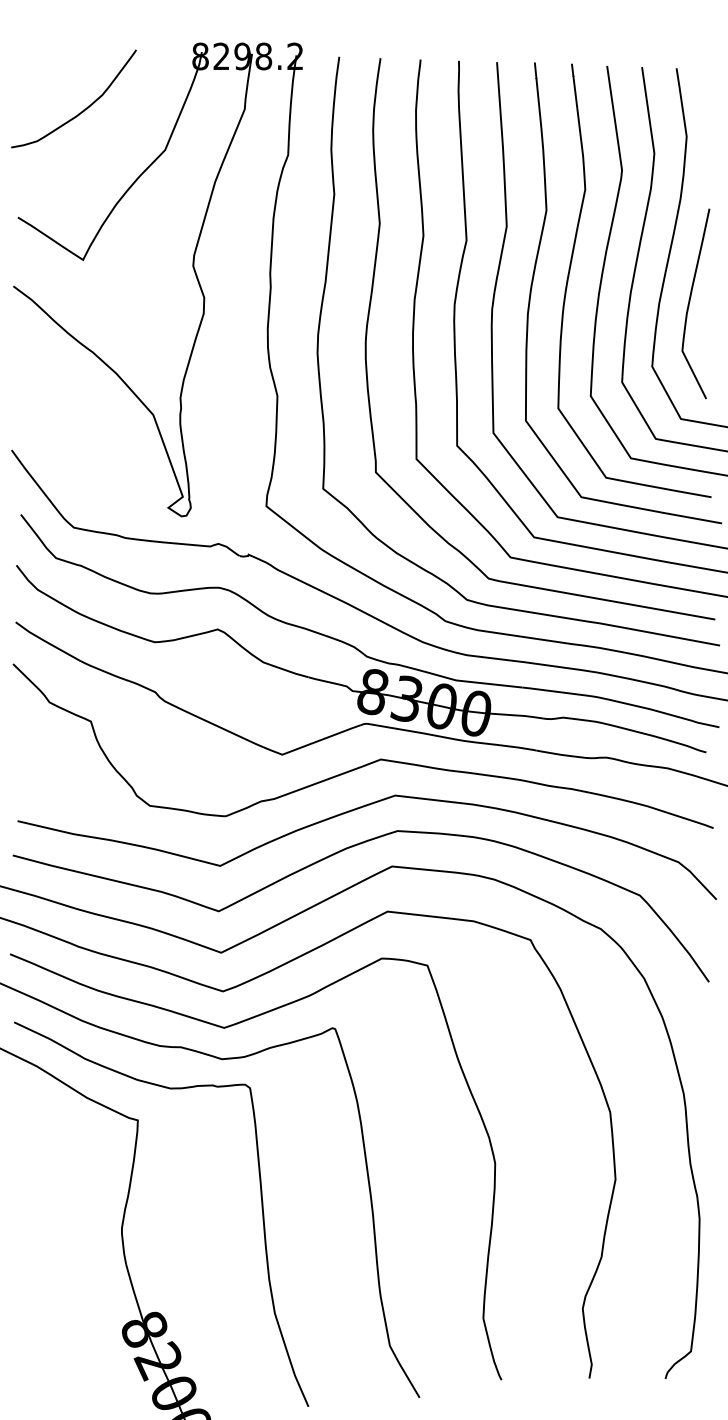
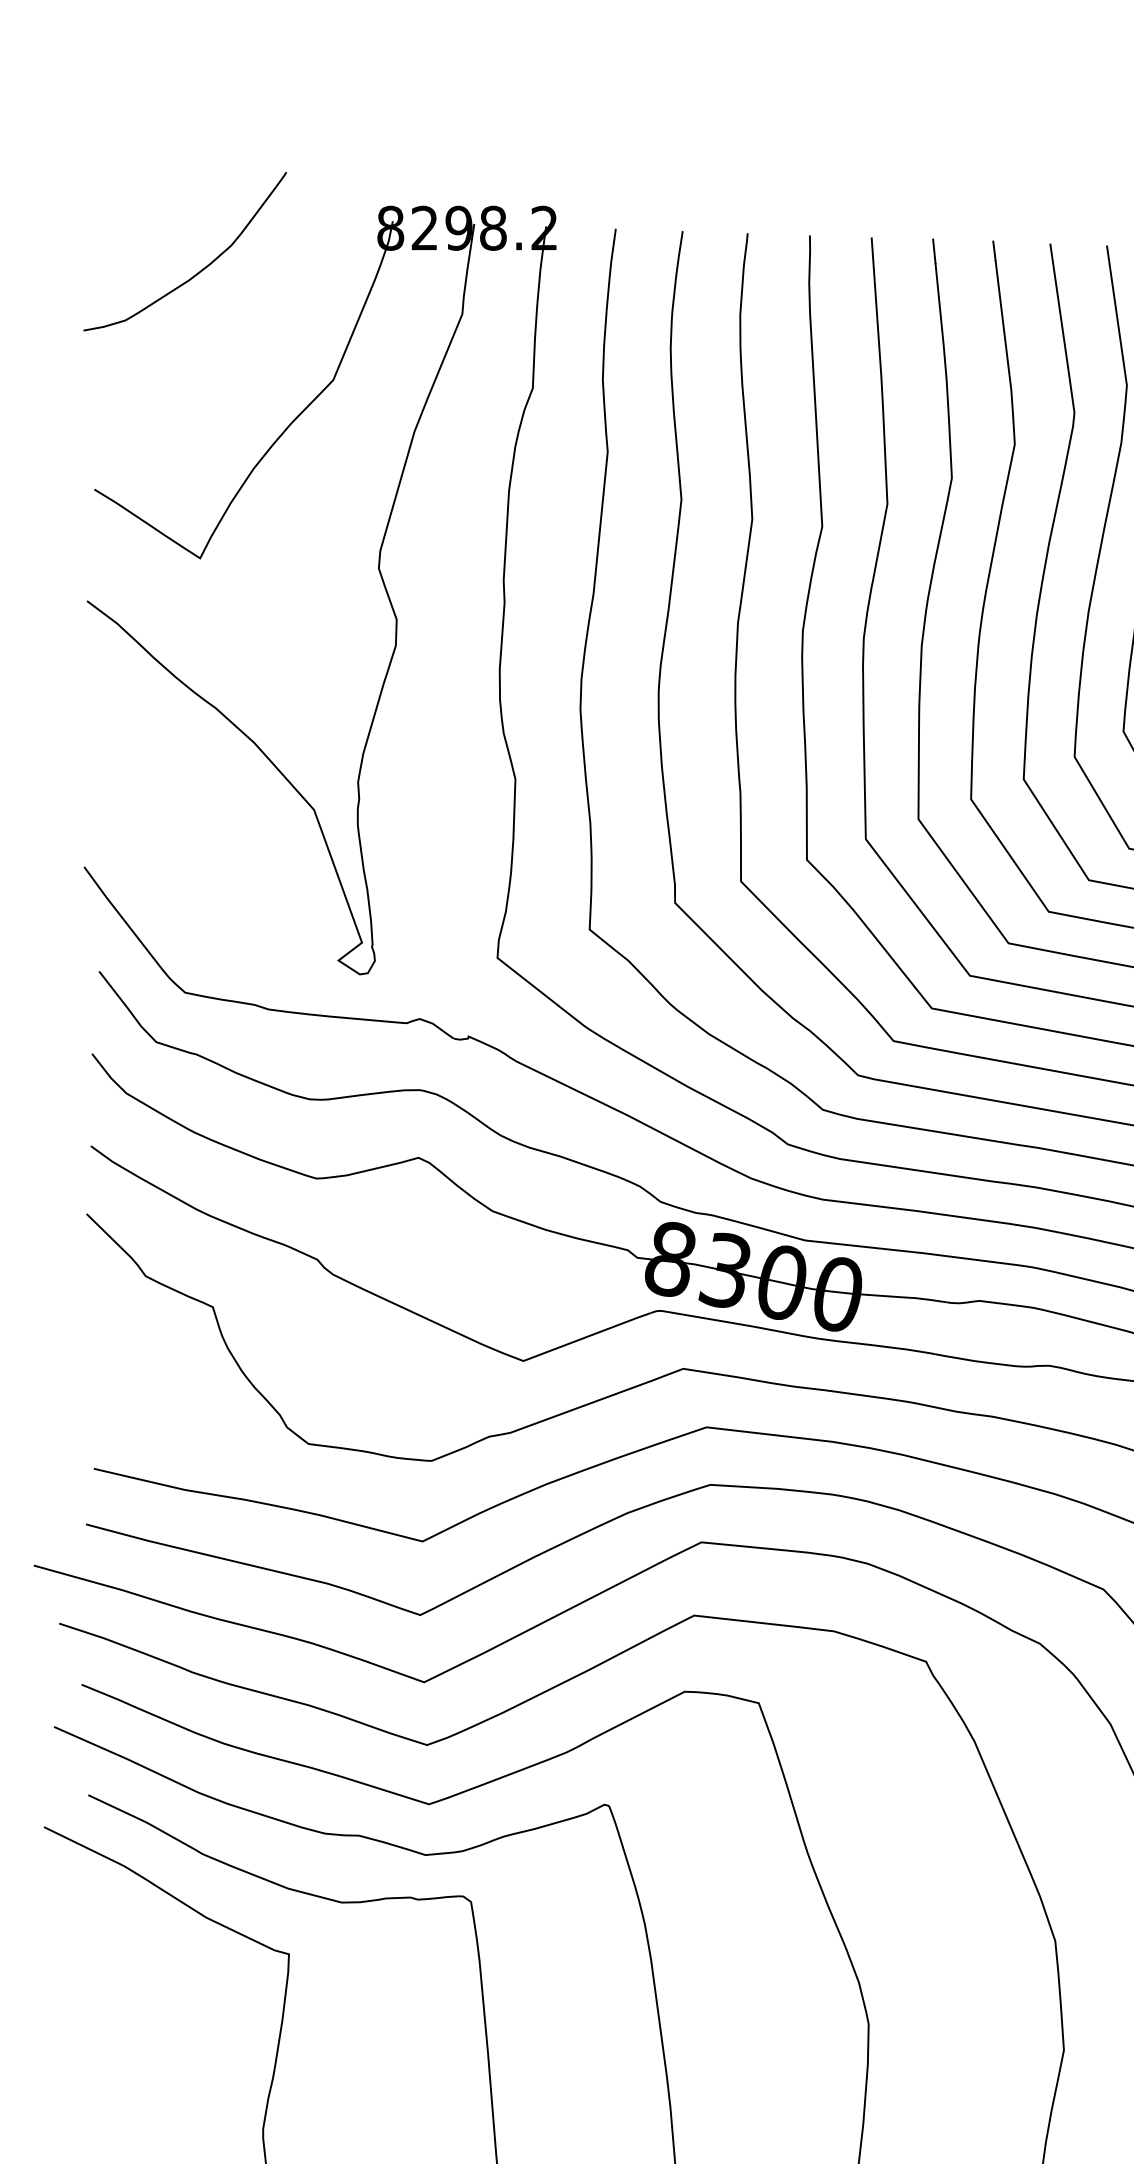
curve: (83, 109) -> (200, 268), moved

